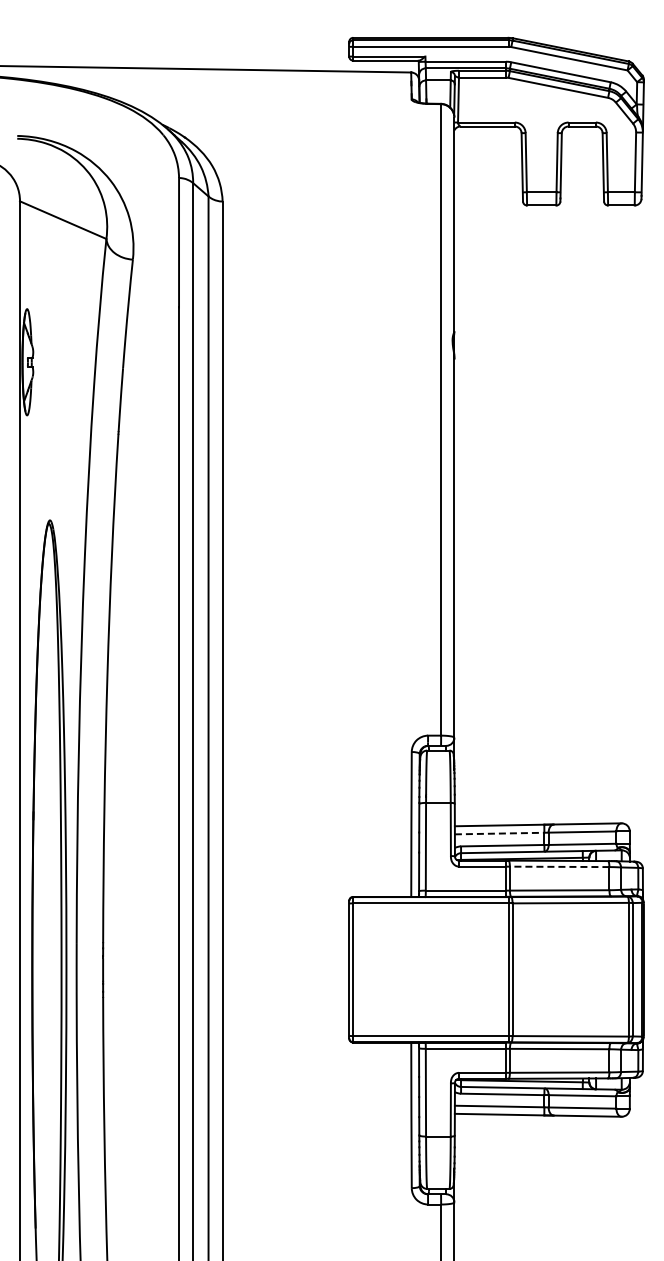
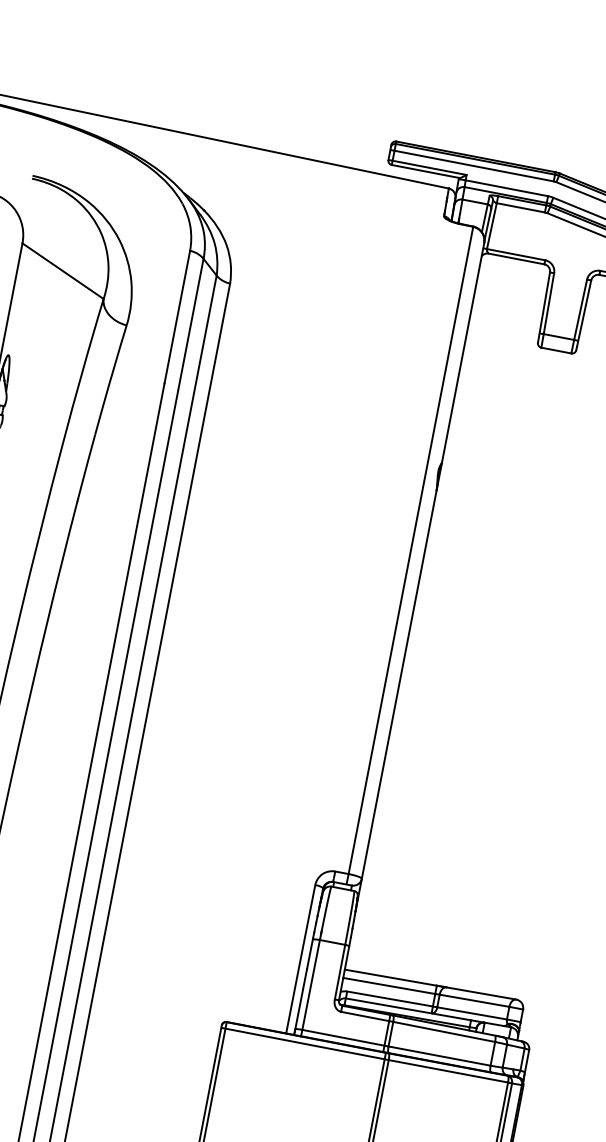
line: (499, 833) -> (389, 985), dashed -> solid
line: (559, 866) -> (444, 1031), dashed -> solid

